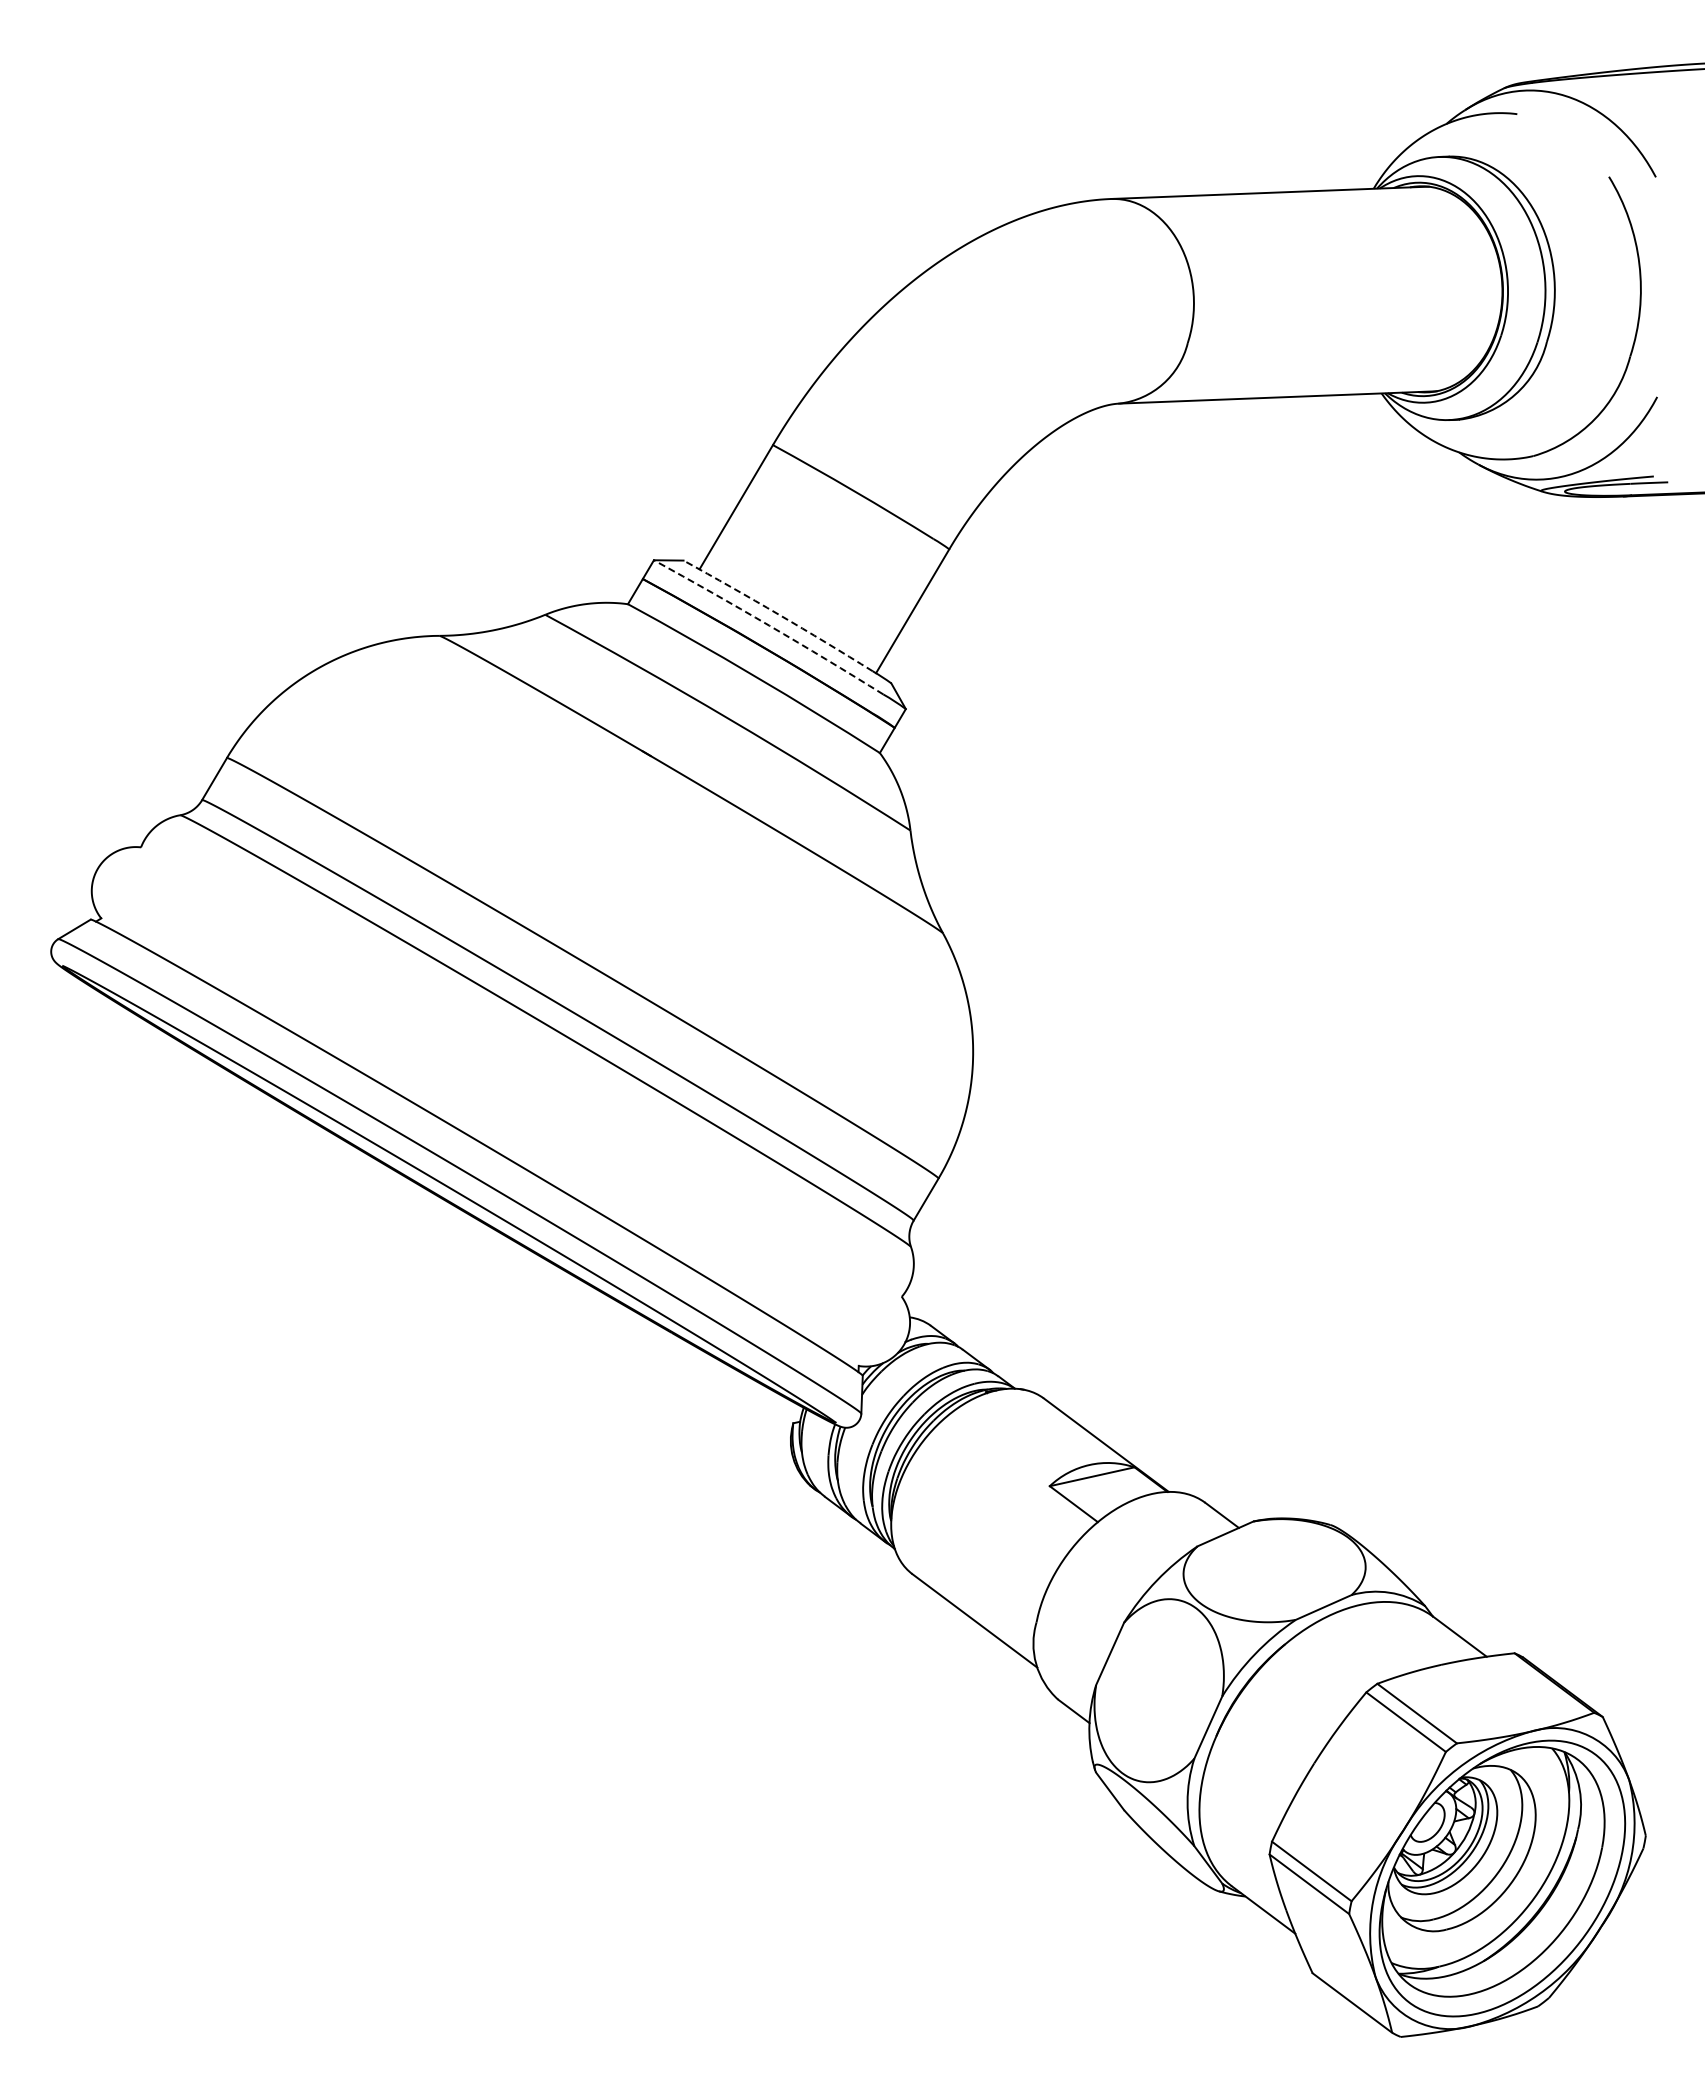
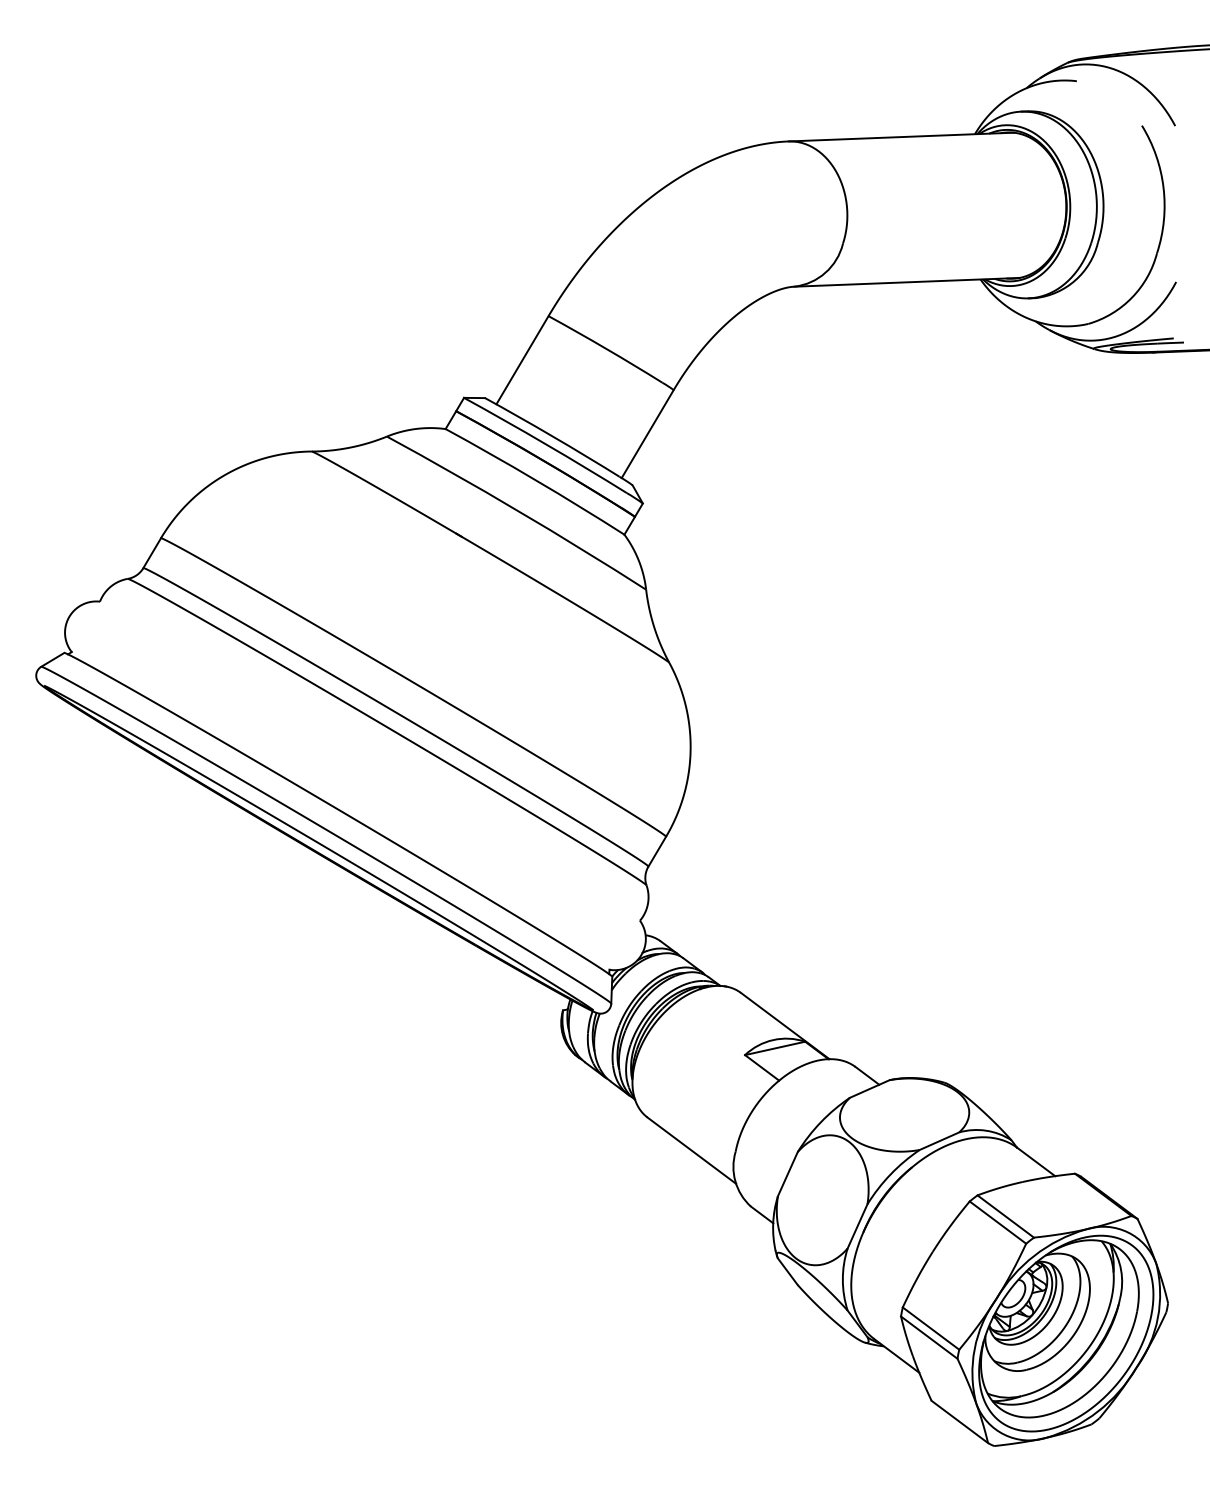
arc: (778, 614) -> (552, 436), dashed -> solid
arc: (769, 625) -> (546, 444), dashed -> solid

